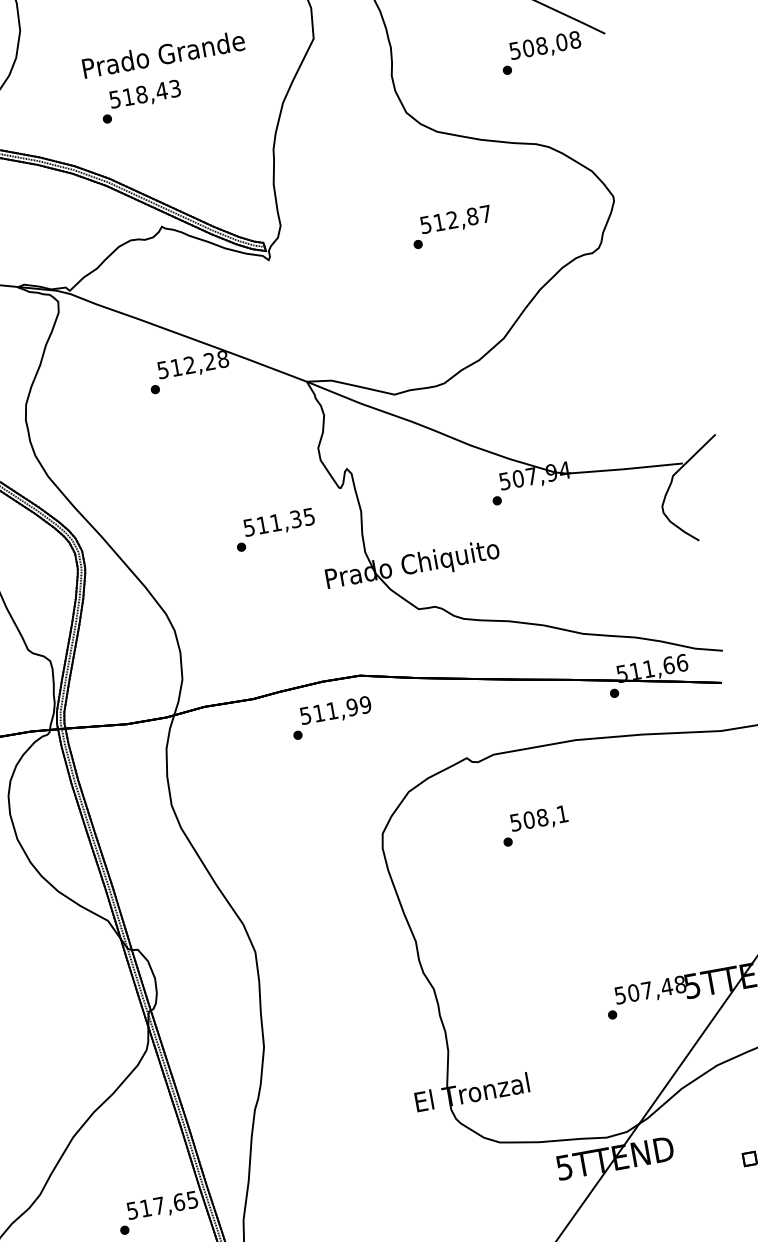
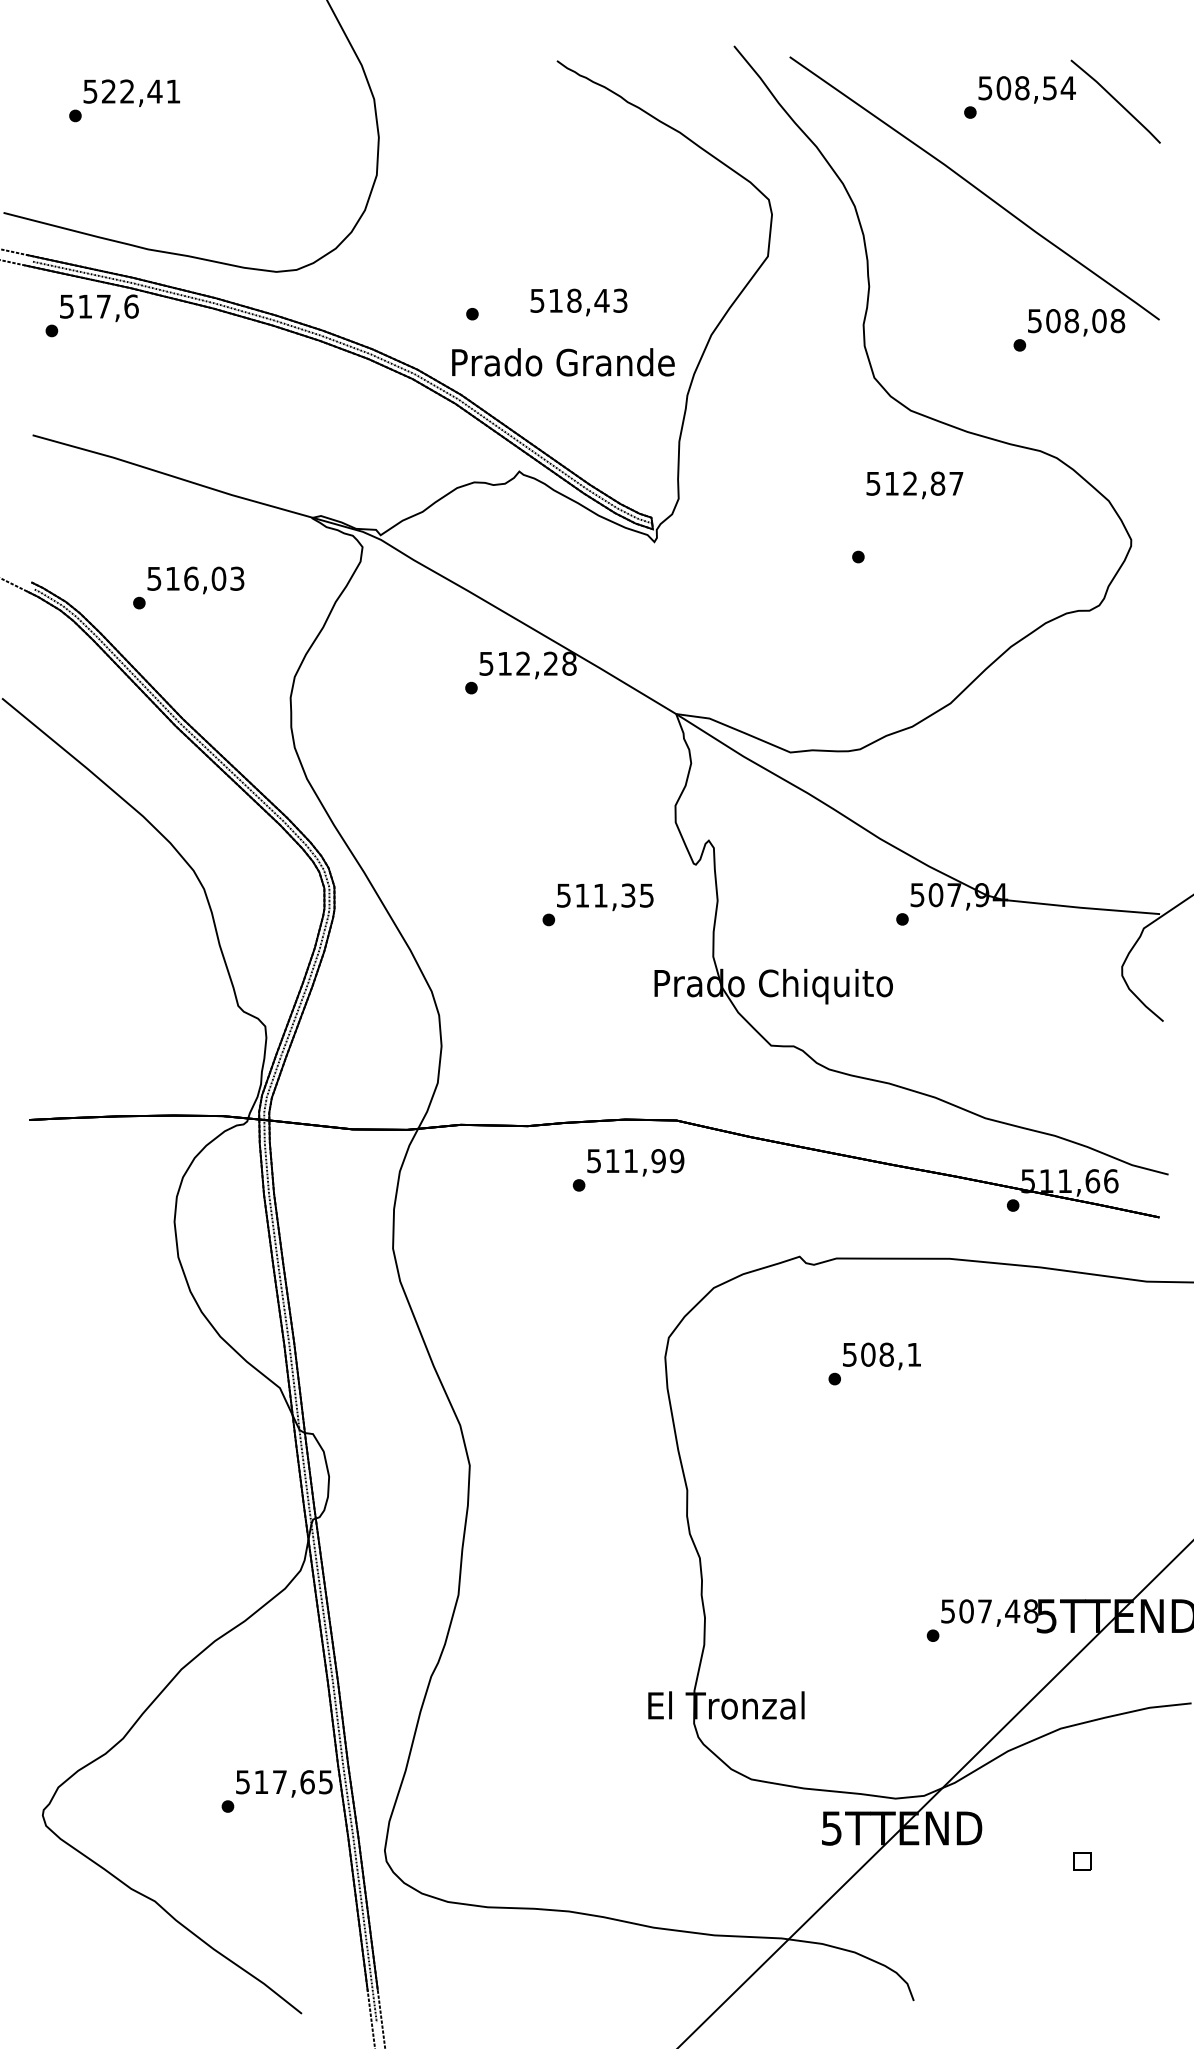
text: (163, 54) -> (563, 362), moved
text: (145, 95) -> (578, 302), moved
text: (455, 220) -> (914, 485), moved

